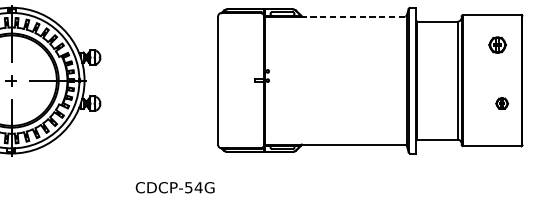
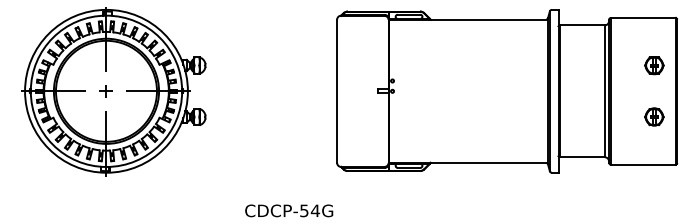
line: (353, 16) -> (488, 19), dashed -> solid
part: (497, 45) -> (654, 65), moved
part: (502, 103) -> (654, 116), size x1.43

